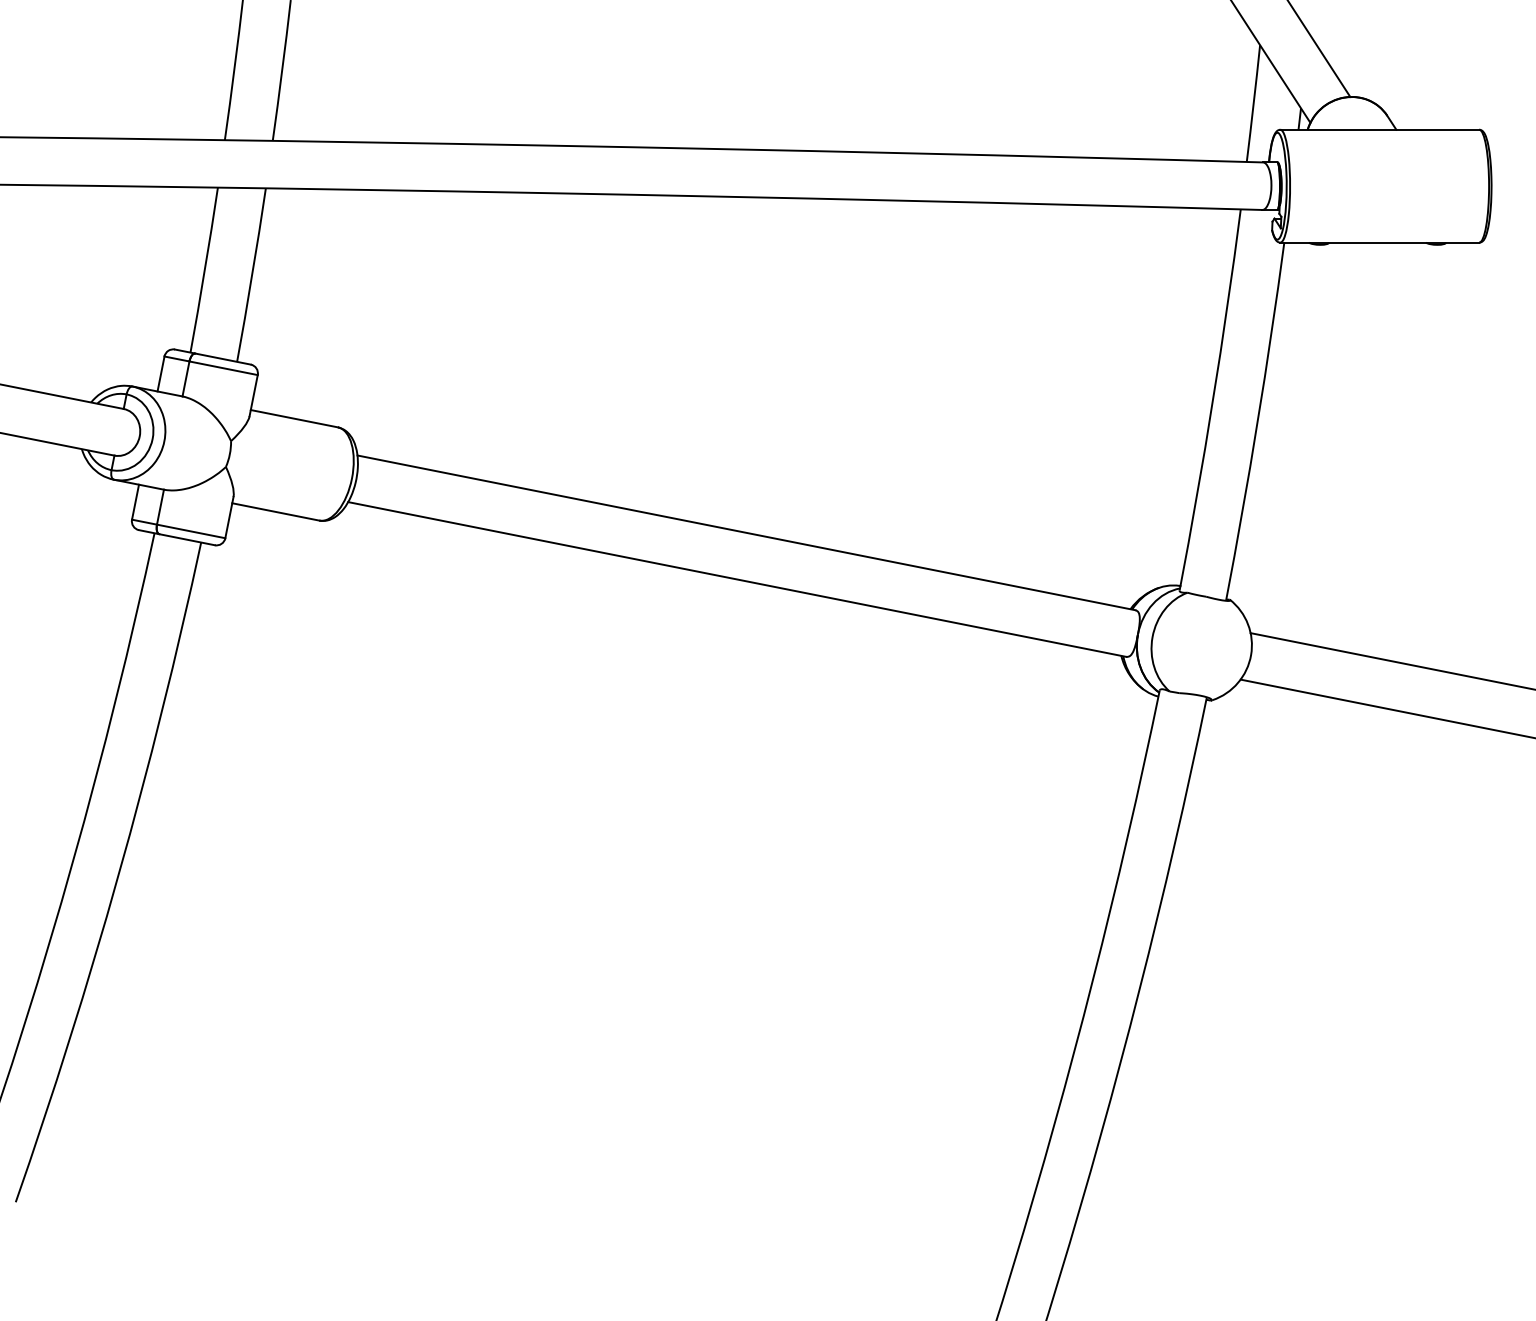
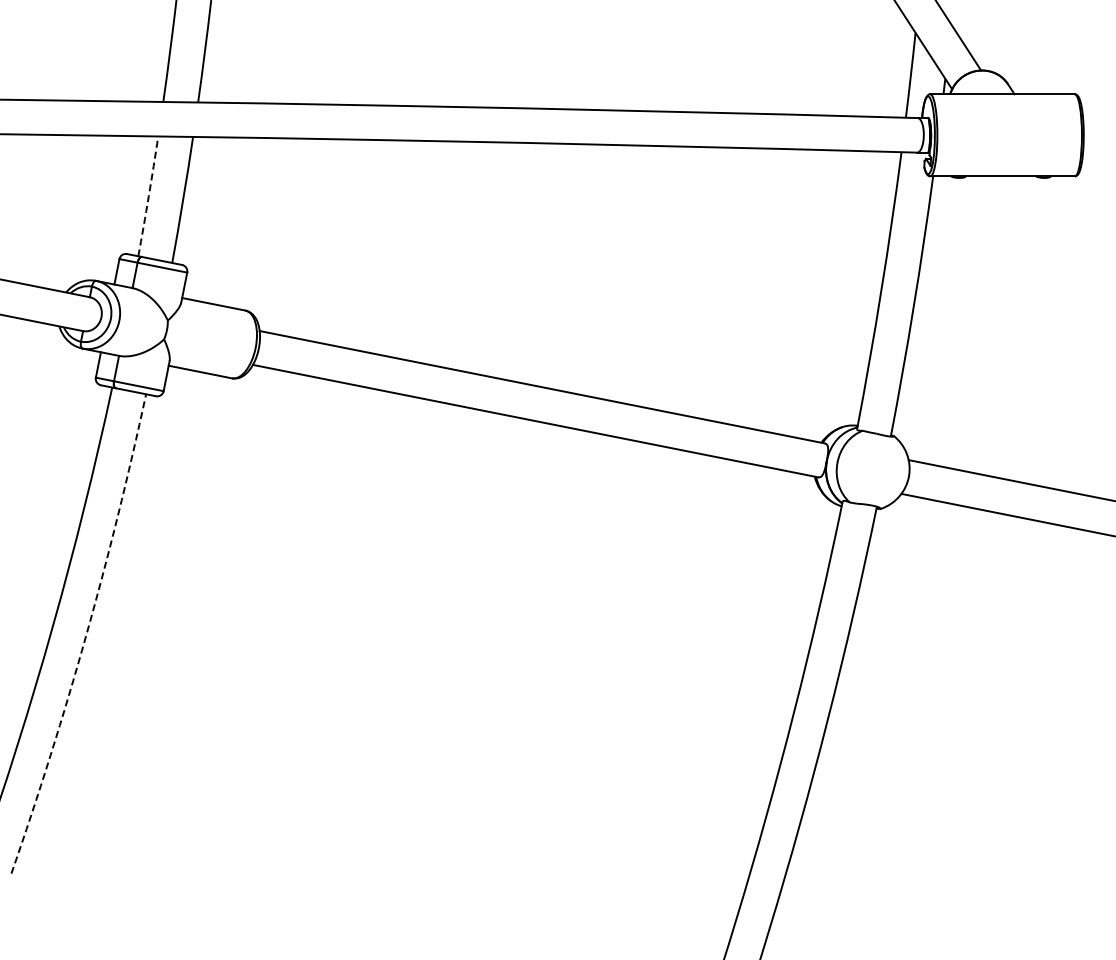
arc: (204, 270) -> (148, 196), solid -> dashed
arc: (119, 875) -> (86, 636), solid -> dashed

